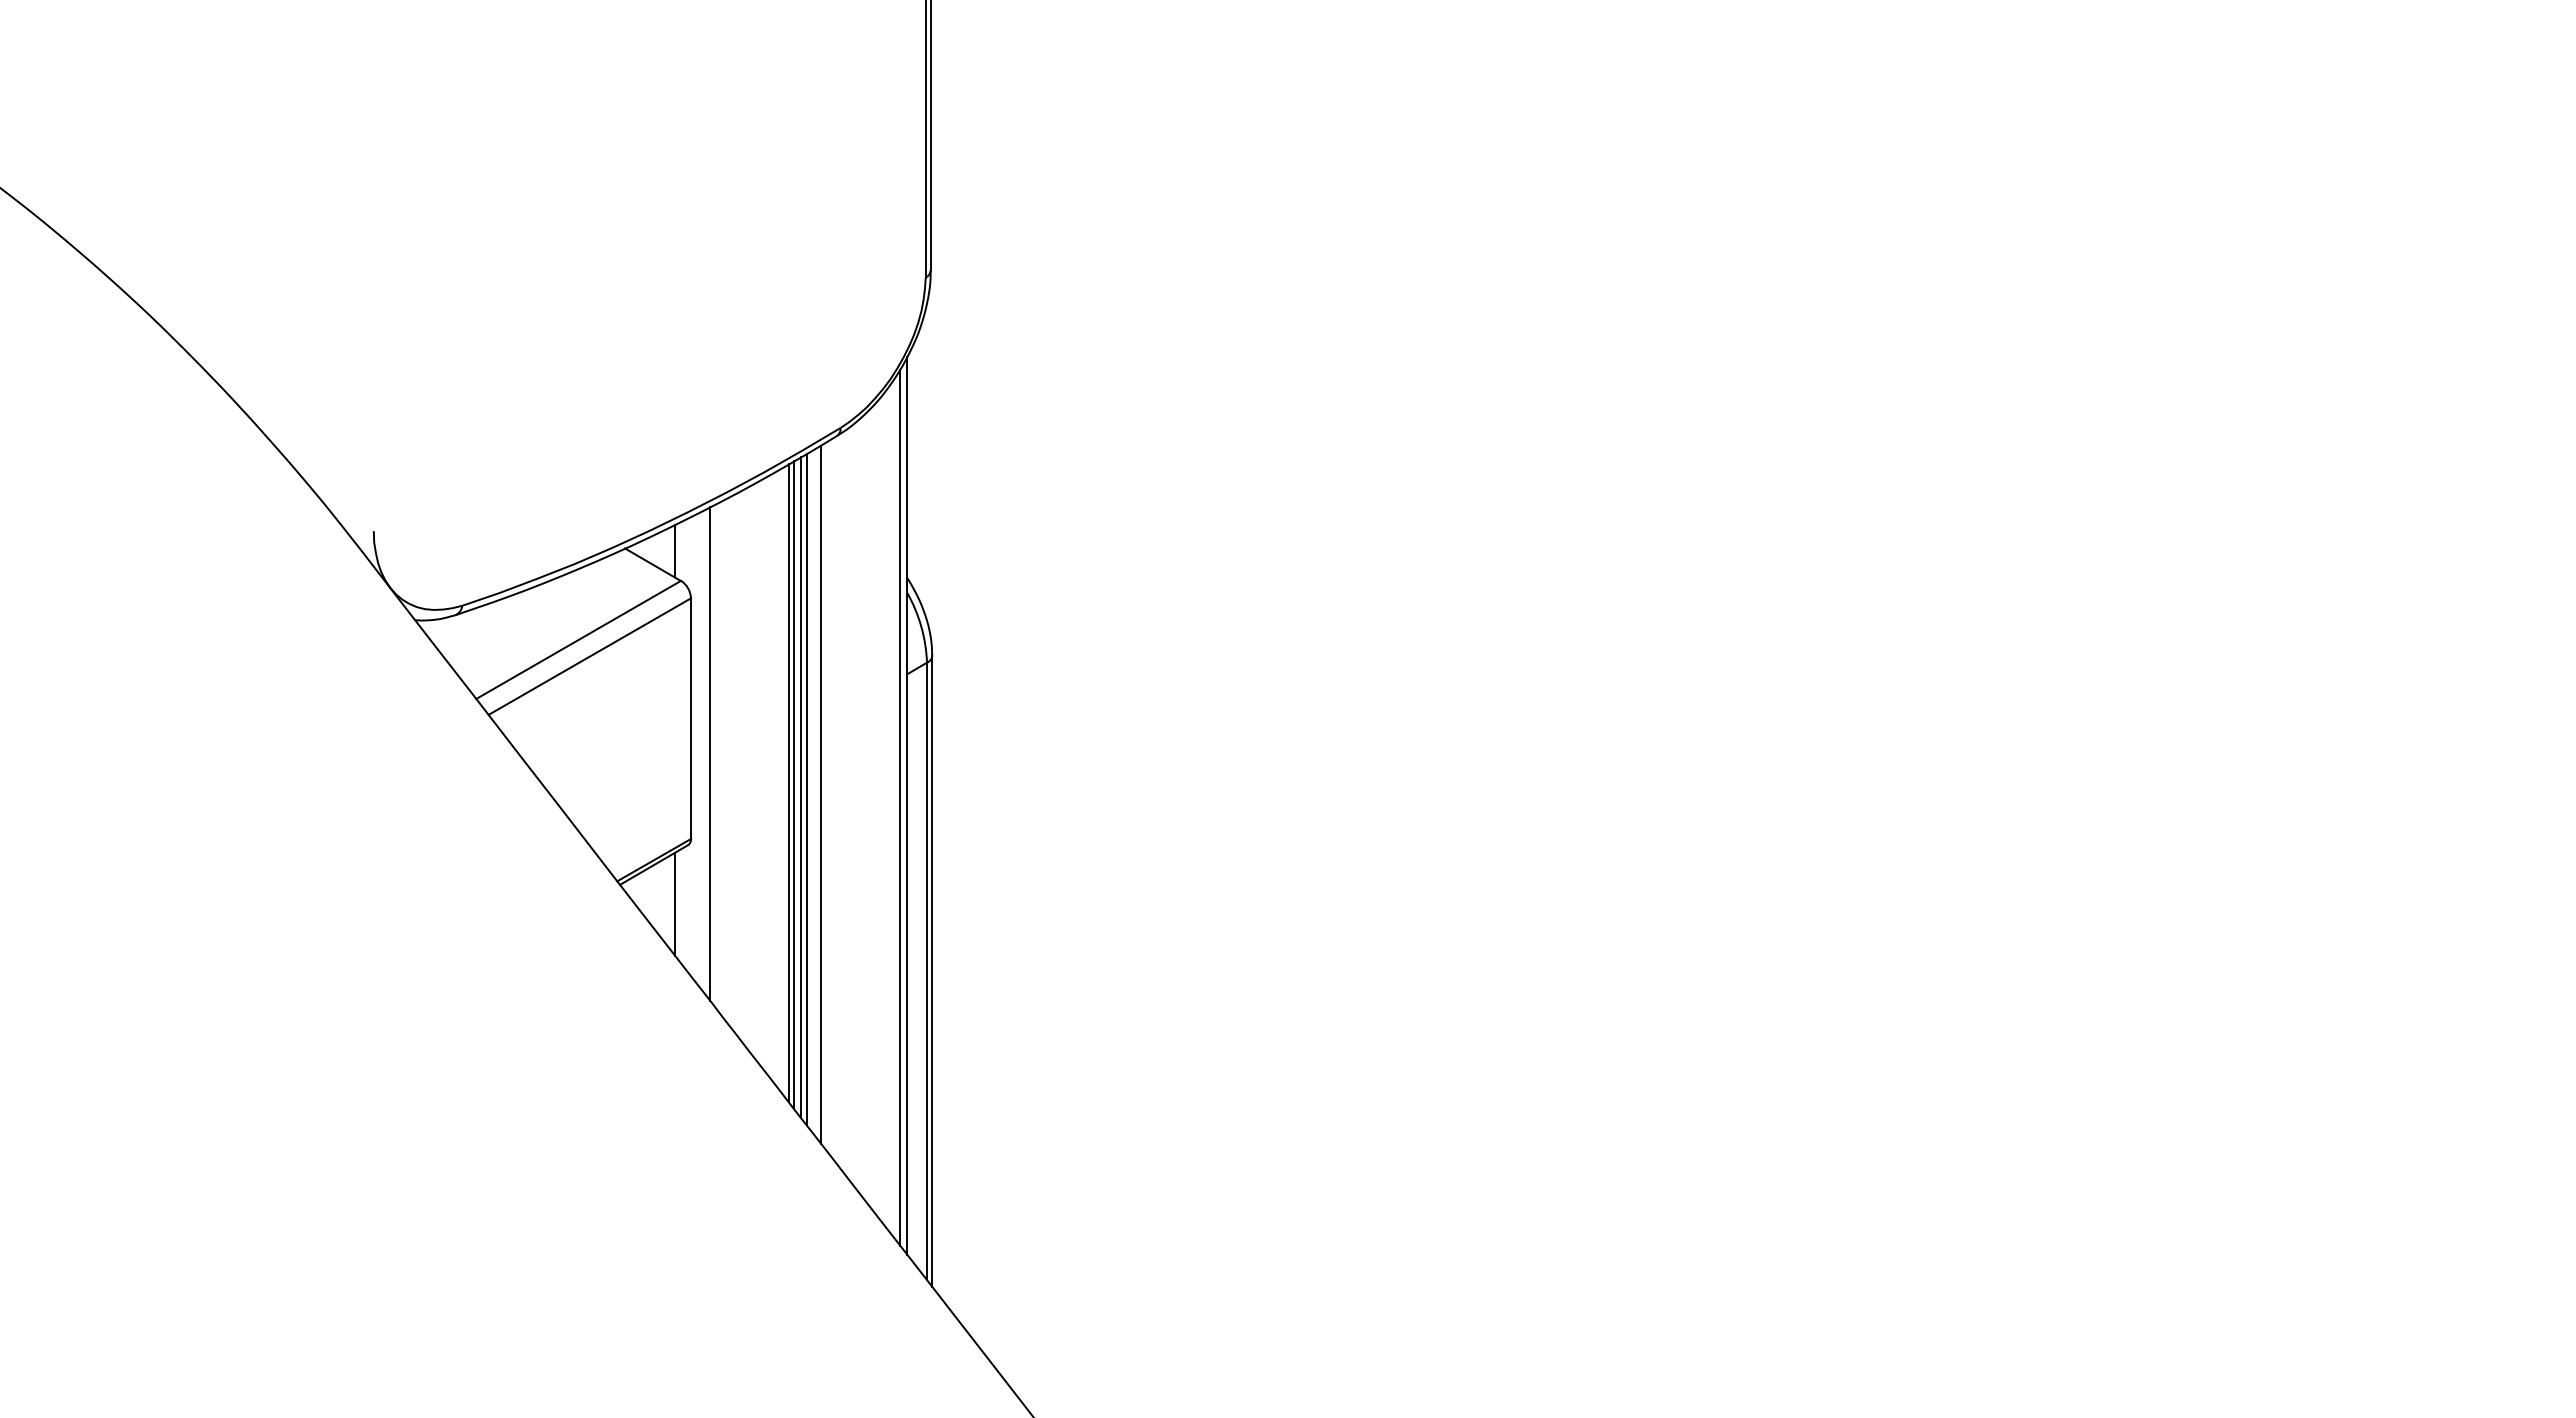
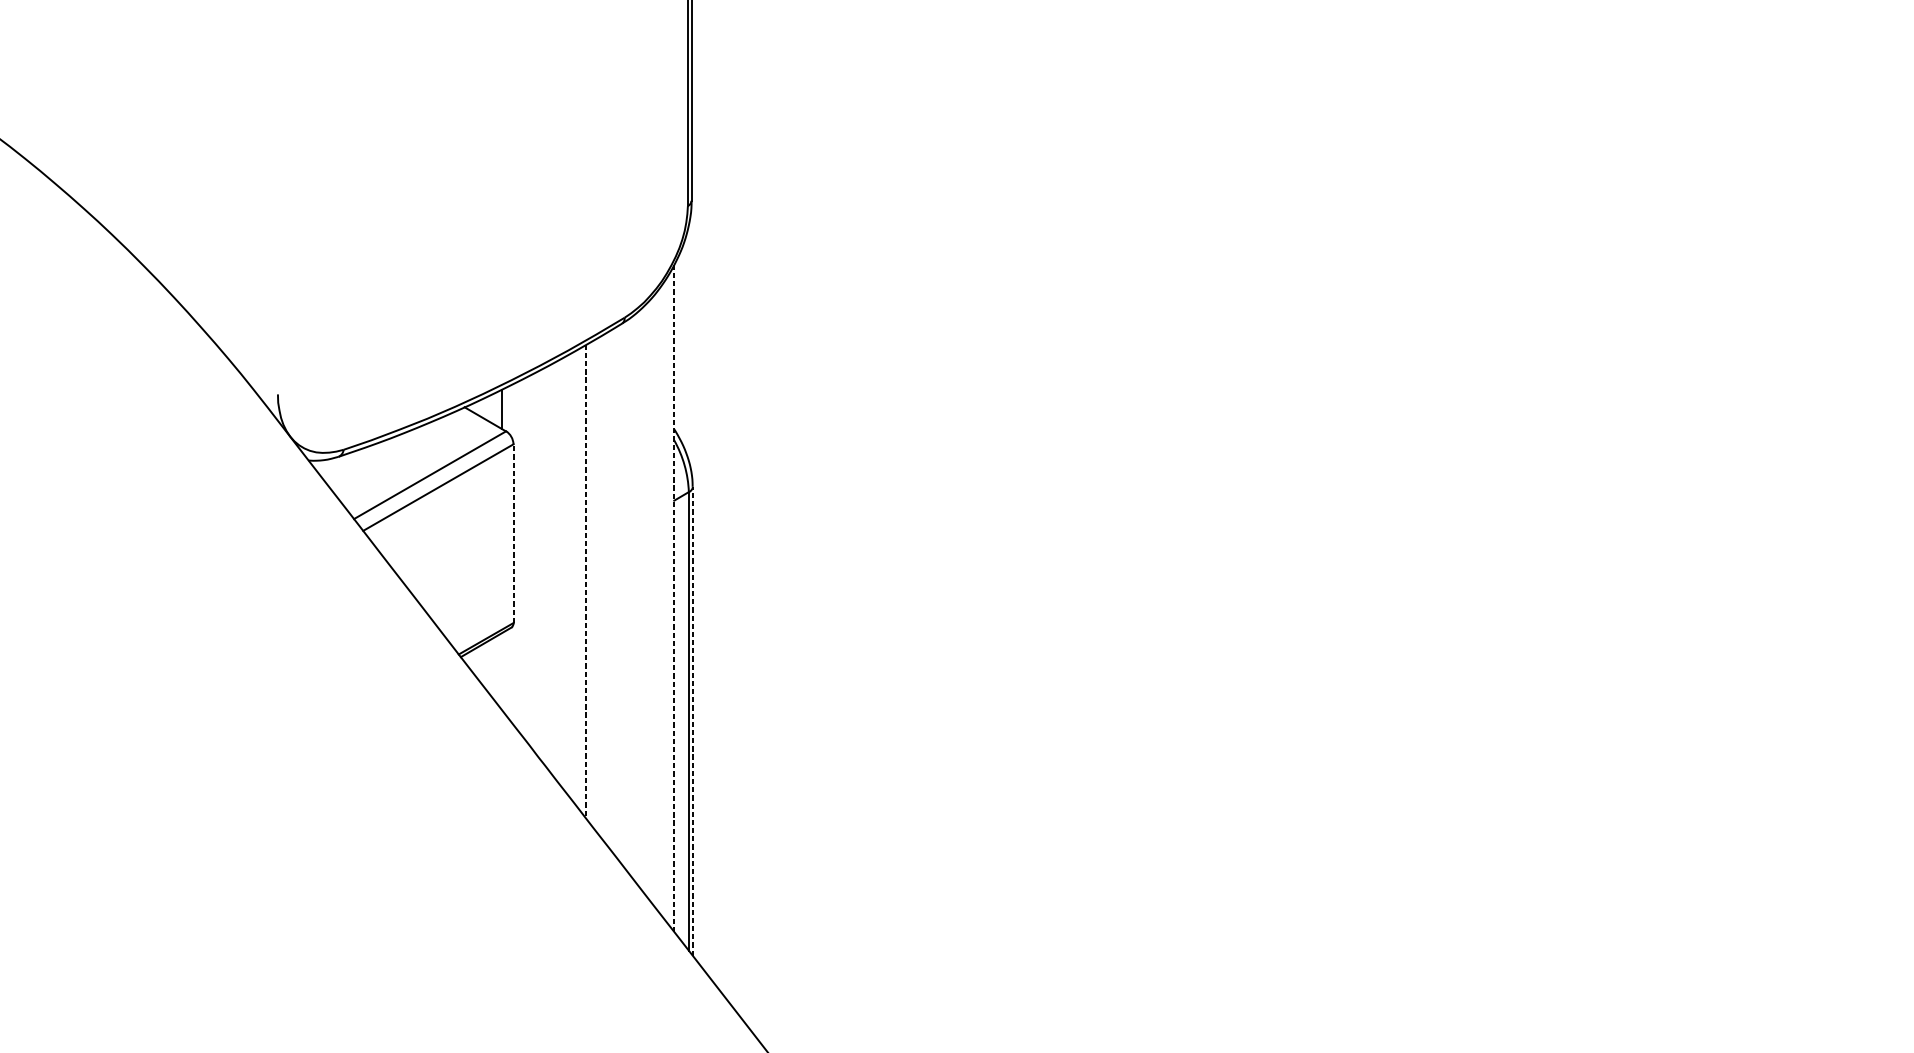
line: (691, 718) -> (513, 533), solid -> dashed
line: (710, 754) -> (528, 560), removed
line: (788, 783) -> (585, 581), solid -> dashed
line: (794, 785) -> (590, 583), removed
line: (801, 787) -> (595, 584), removed
line: (806, 789) -> (599, 586), removed
line: (821, 794) -> (610, 590), removed
line: (907, 806) -> (674, 598), solid -> dashed
line: (899, 807) -> (668, 599), removed
line: (675, 903) -> (502, 670), removed
line: (932, 971) -> (692, 721), solid -> dashed

